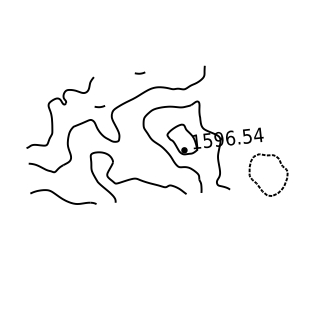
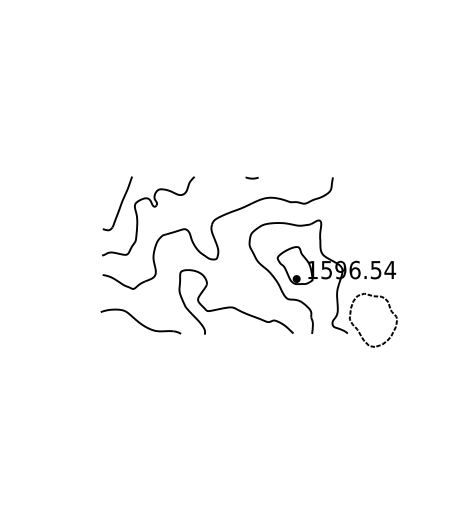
part: (34, 105) -> (117, 203), added
curve: (99, 106) -> (197, 213), removed
part: (257, 183) -> (358, 329), moved

